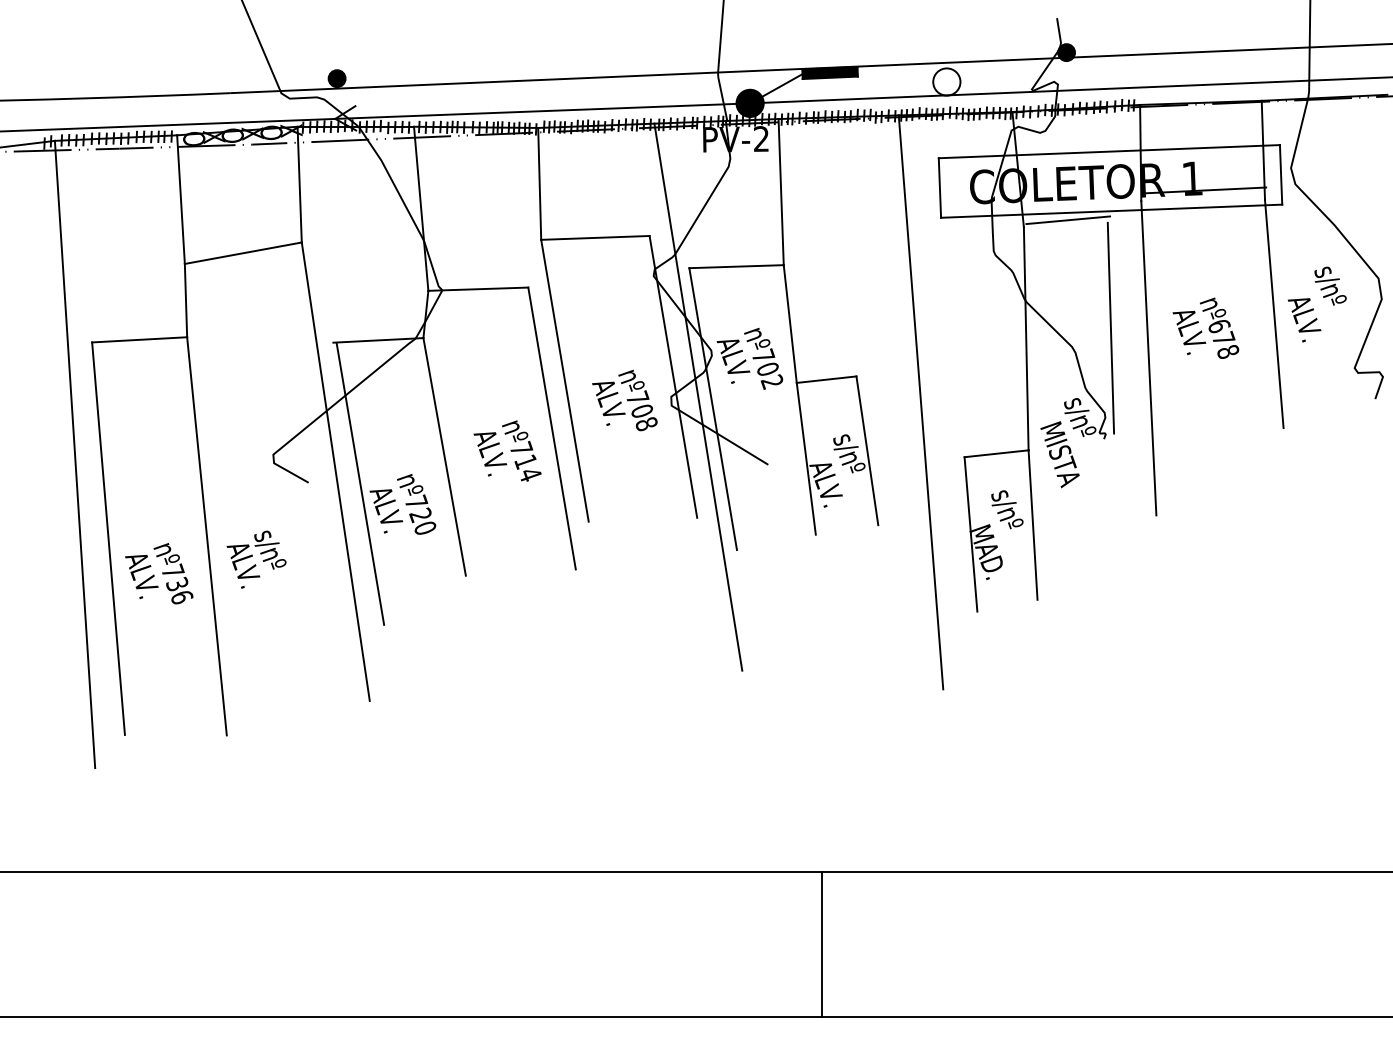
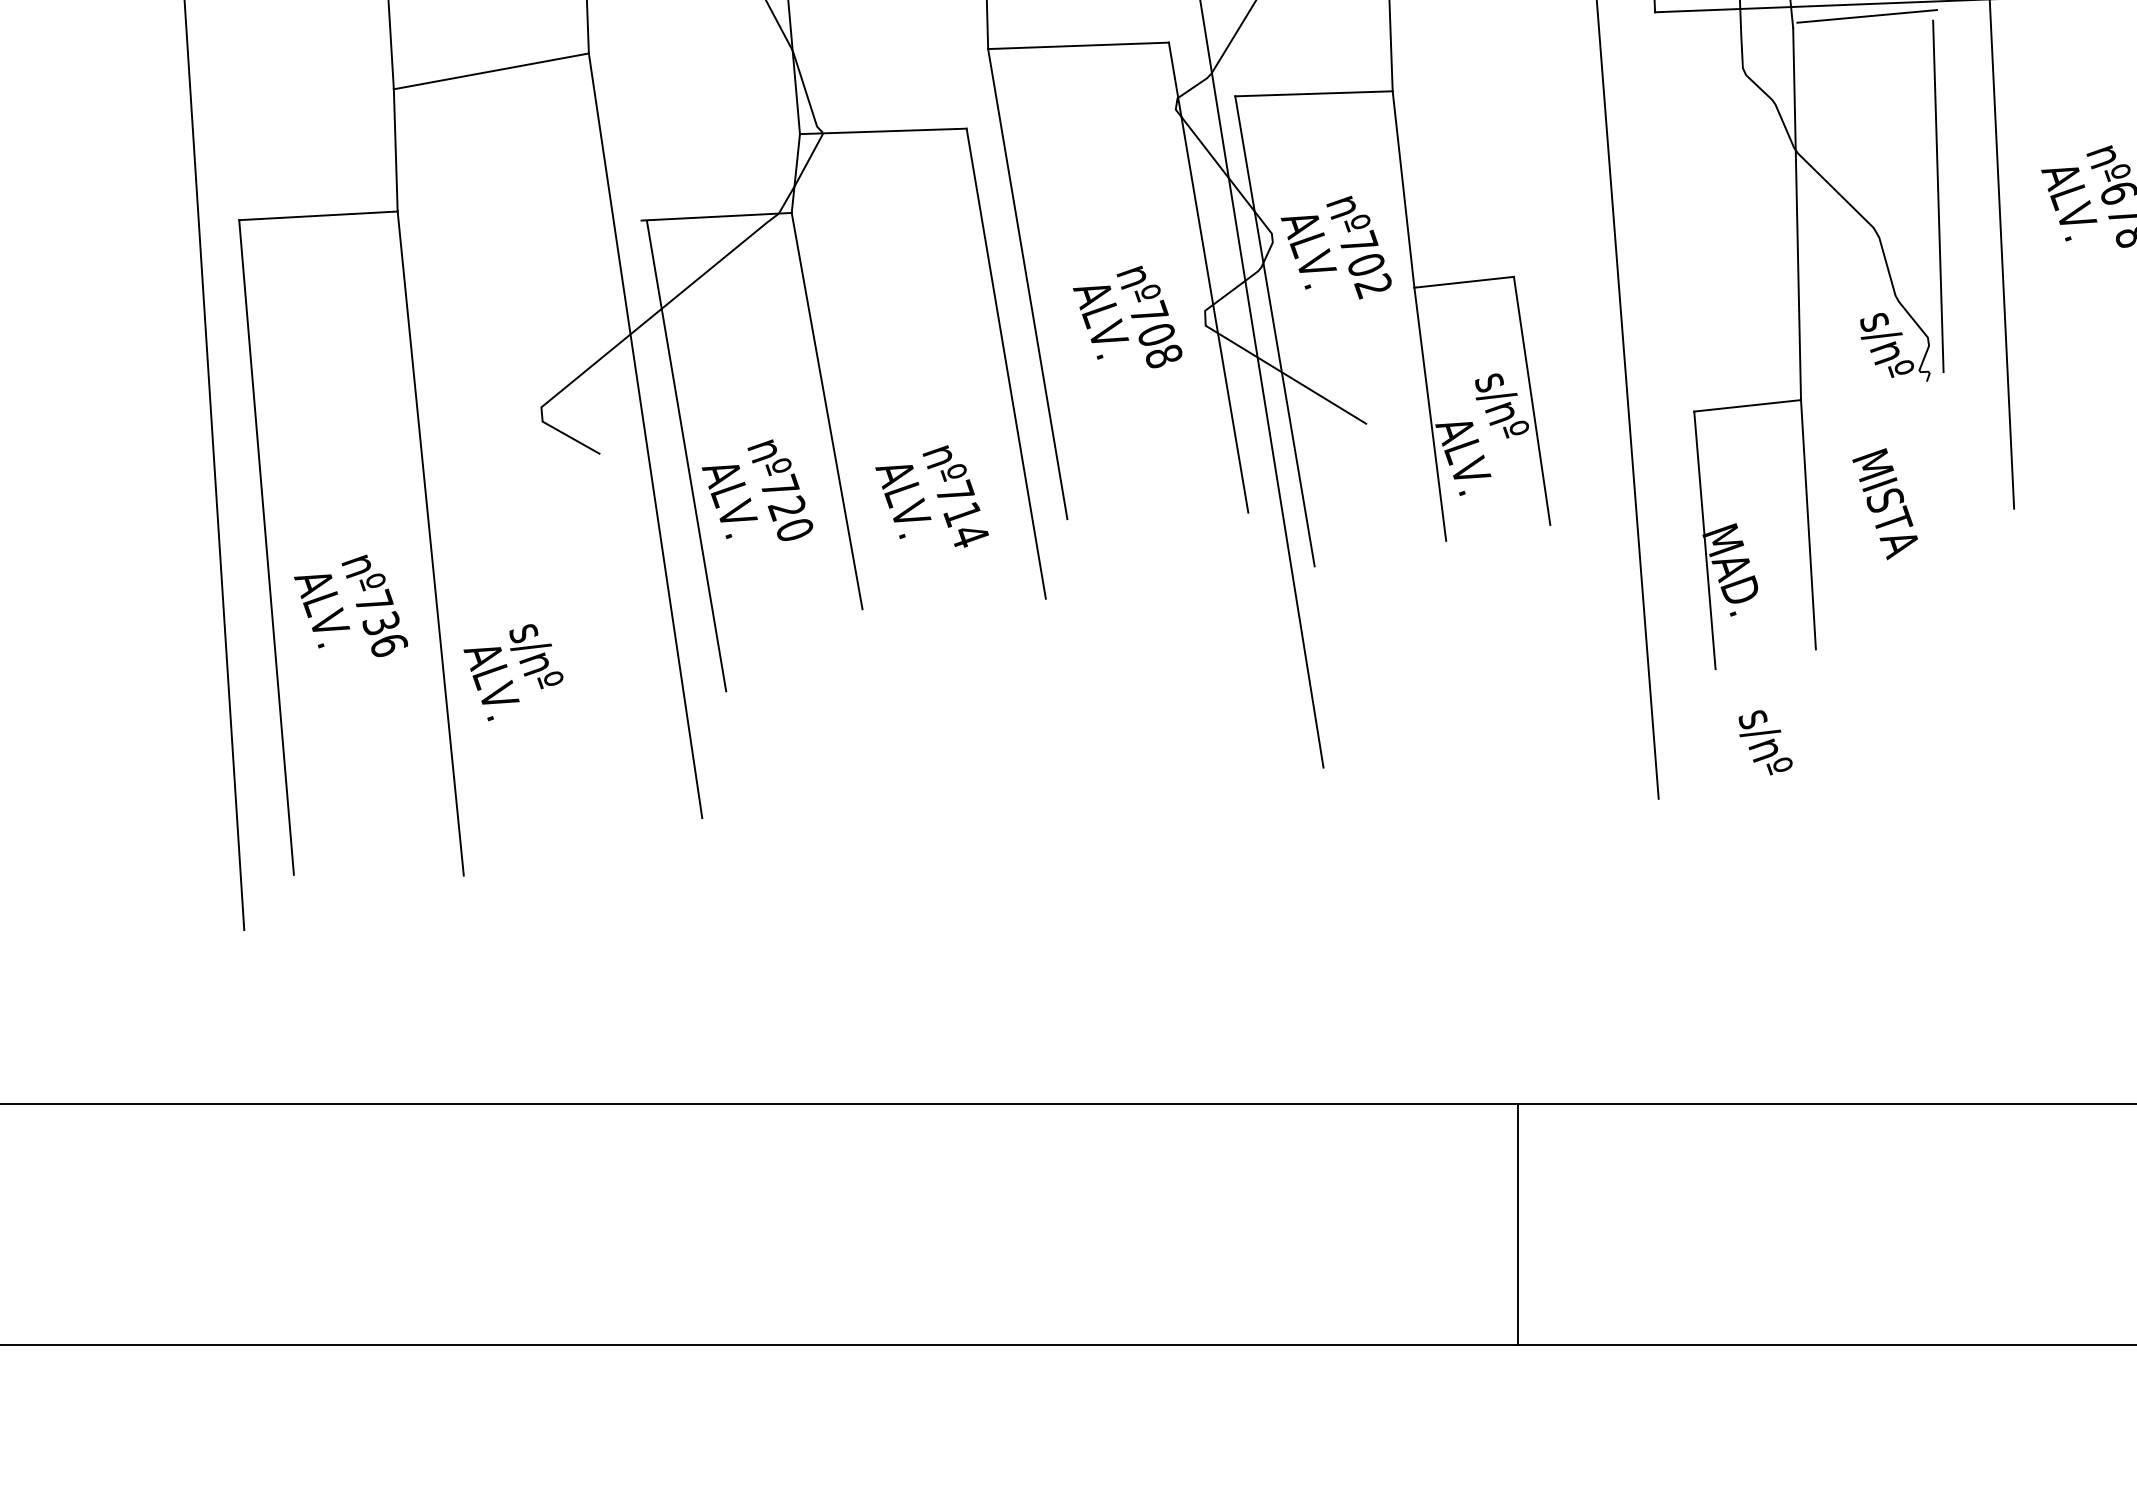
text: (507, 450) -> (931, 495), moved
text: (1059, 454) -> (1884, 503), moved
text: (1007, 509) -> (1765, 742), moved
text: (256, 559) -> (513, 672), moved
line: (821, 944) -> (1517, 1224), moved

